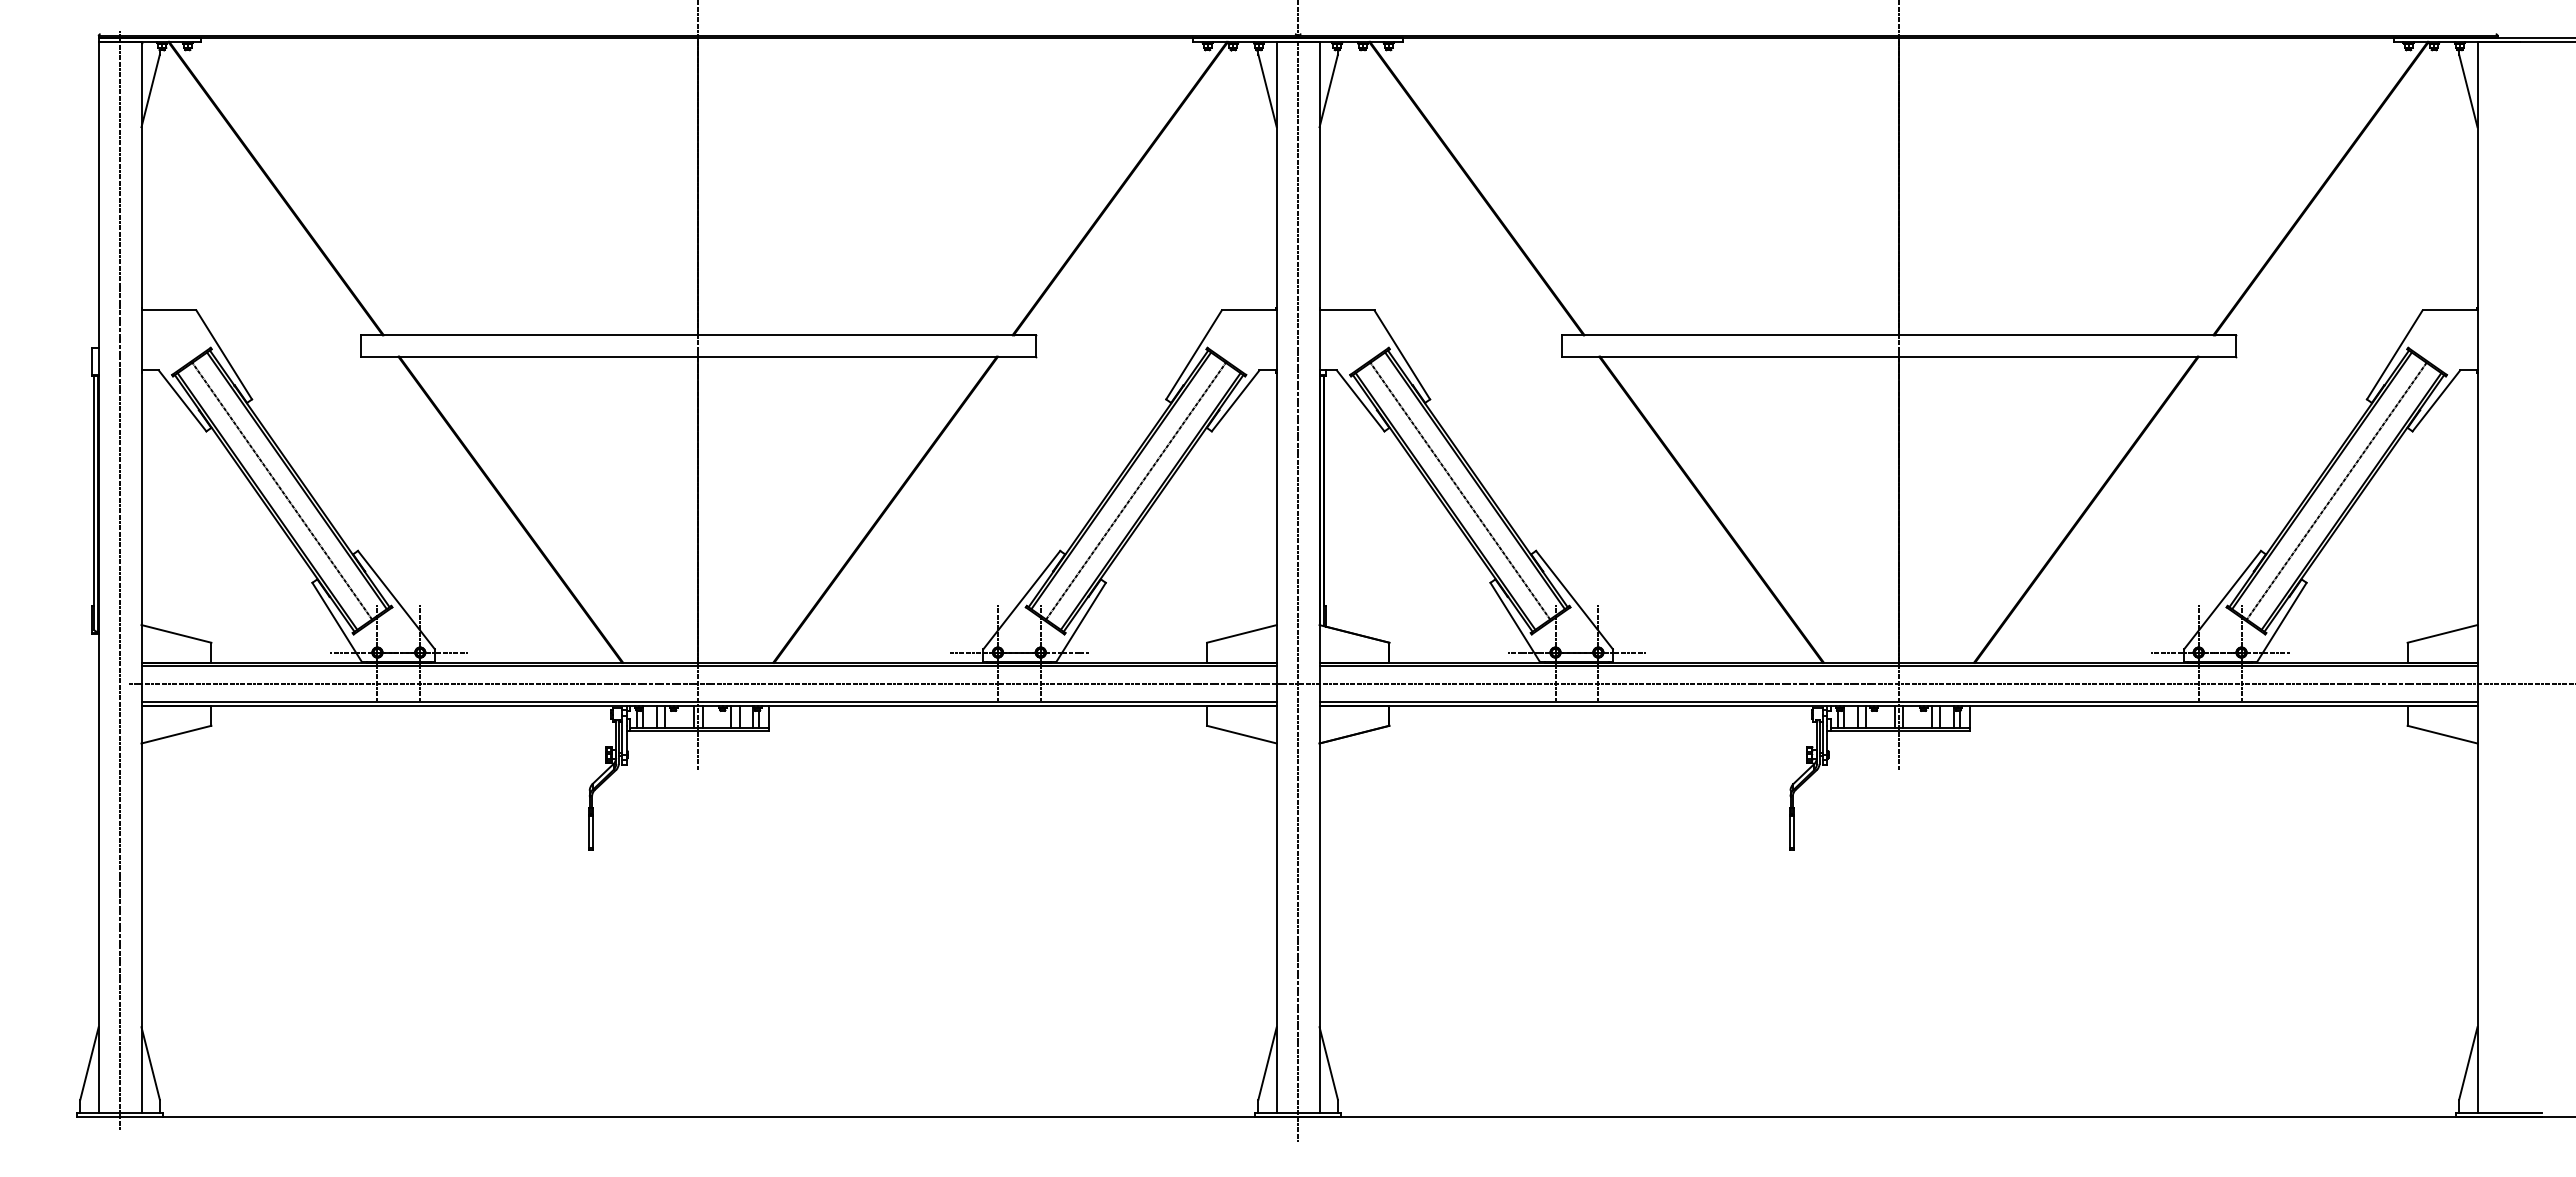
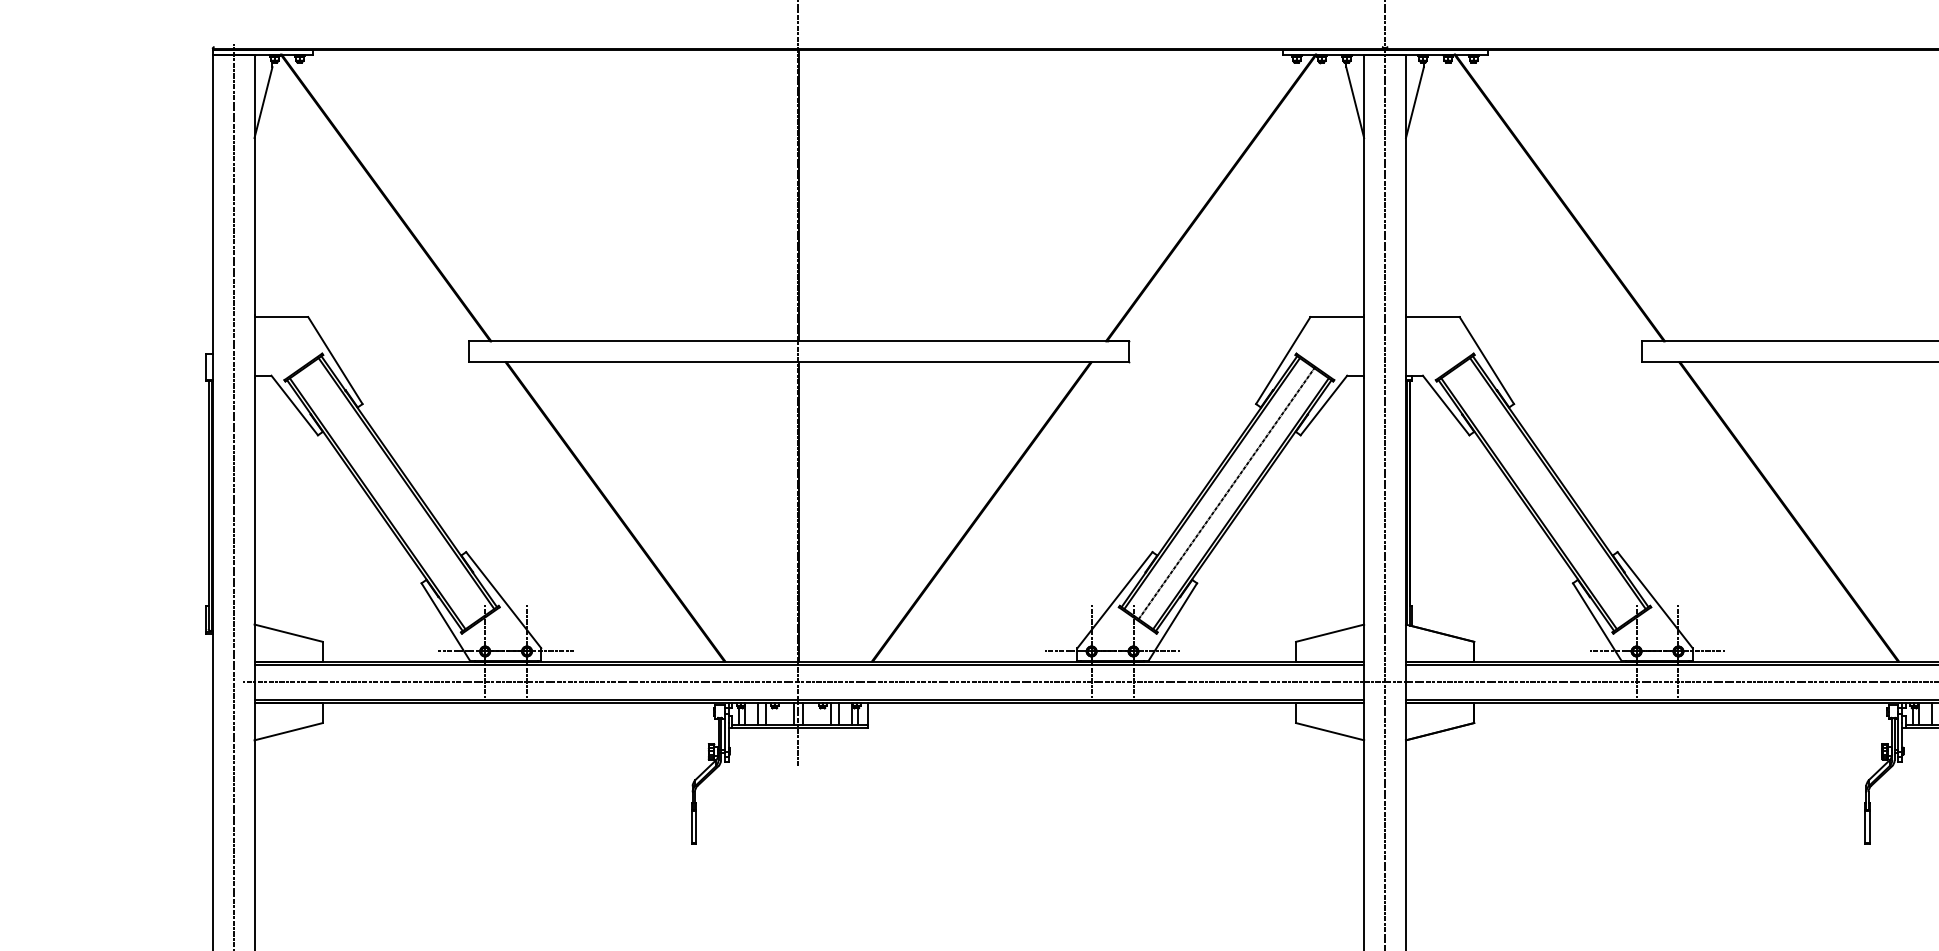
line: (282, 490) -> (392, 493), removed
line: (1460, 490) -> (1543, 493), removed

